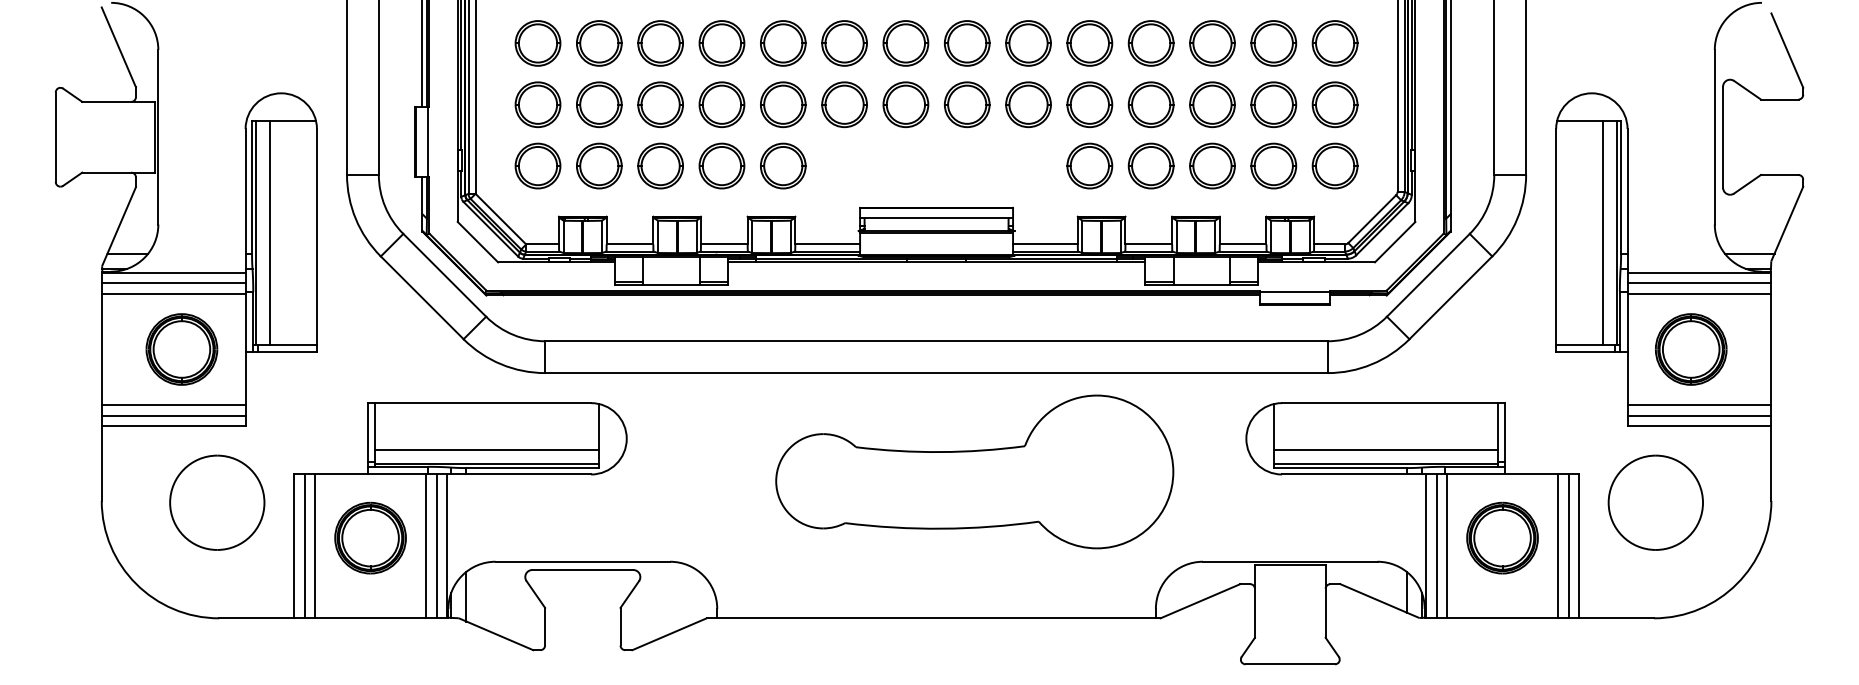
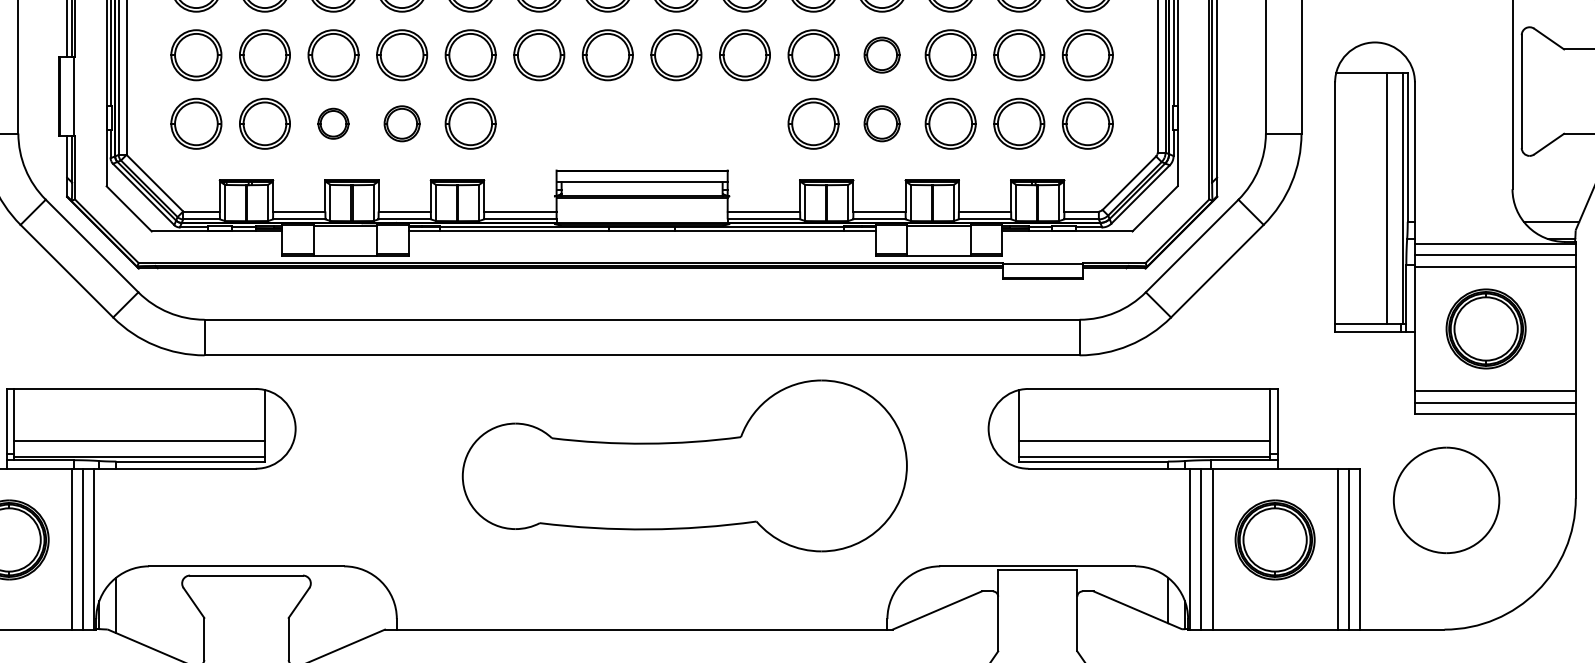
part: (1150, 104) -> (881, 54), size x0.7
part: (660, 165) -> (333, 123), size x0.6
part: (721, 165) -> (401, 123), size x0.7
part: (1150, 165) -> (881, 123), size x0.7

